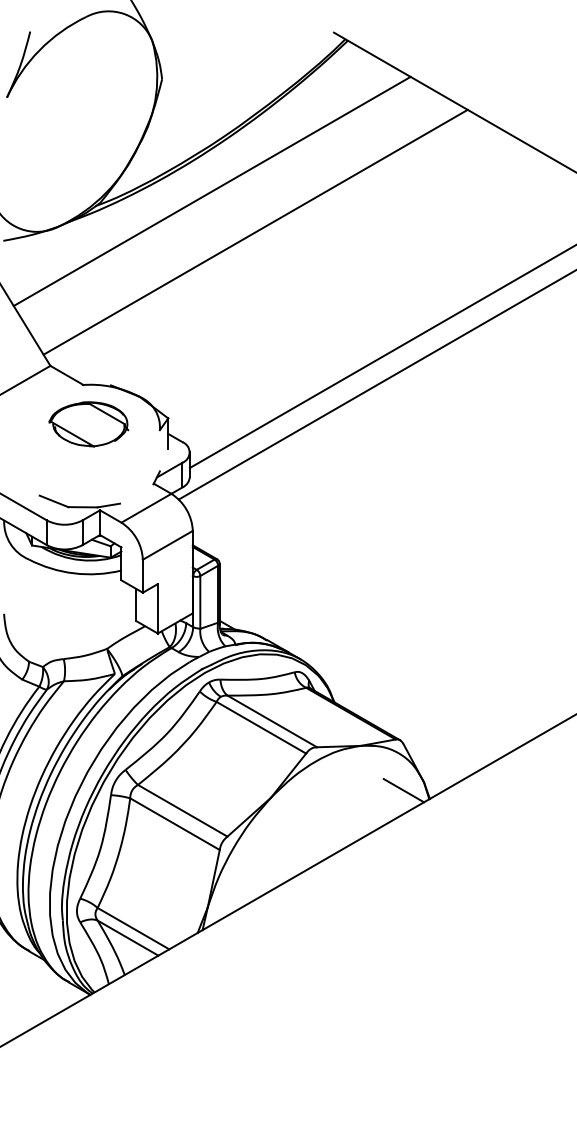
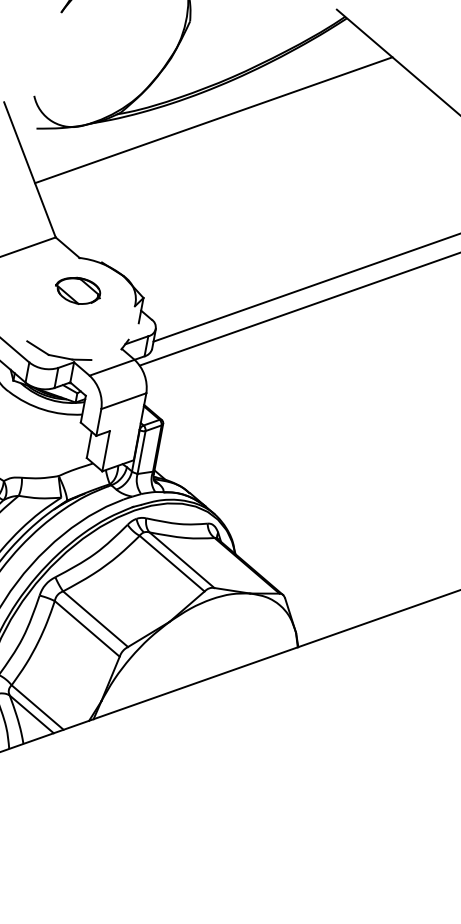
line: (255, 231) -> (242, 159), removed
part: (88, 424) -> (77, 290), size x0.7
line: (403, 790) -> (278, 636), removed

